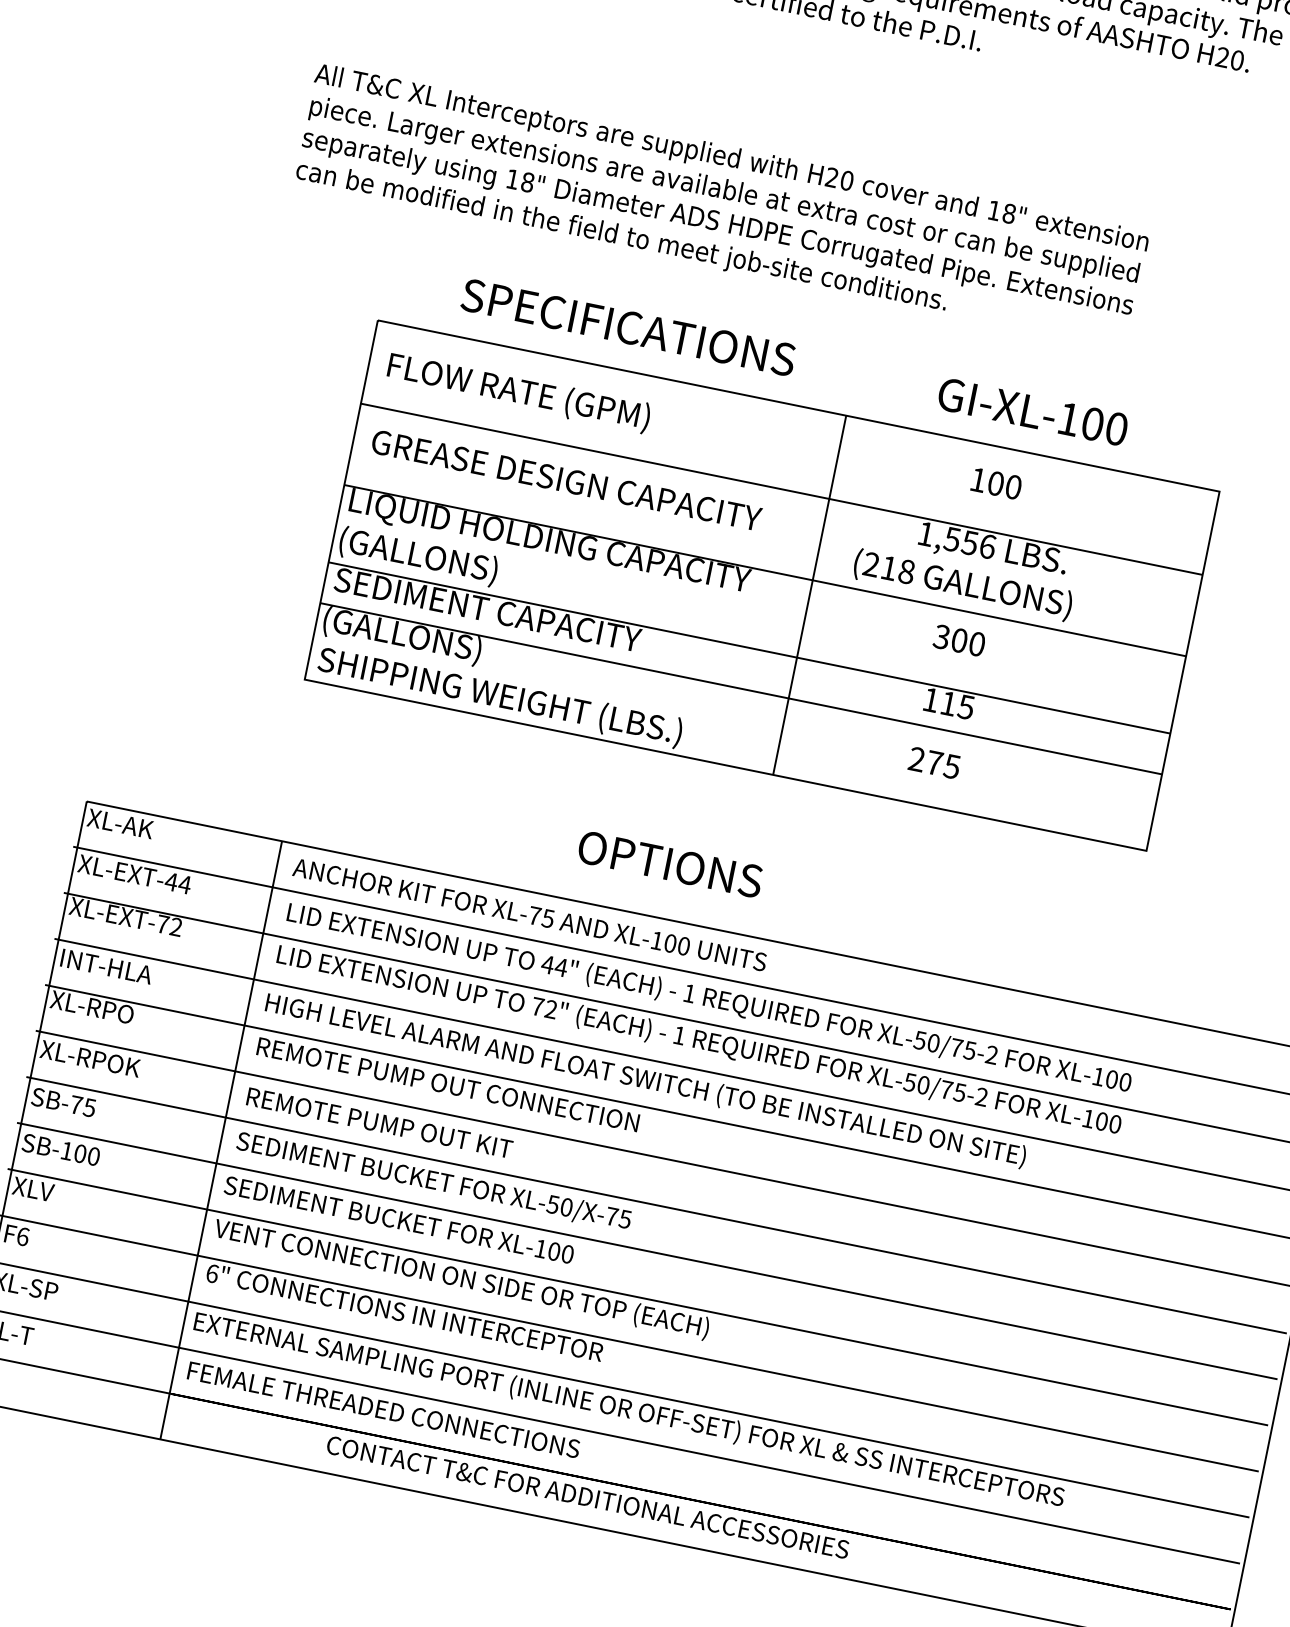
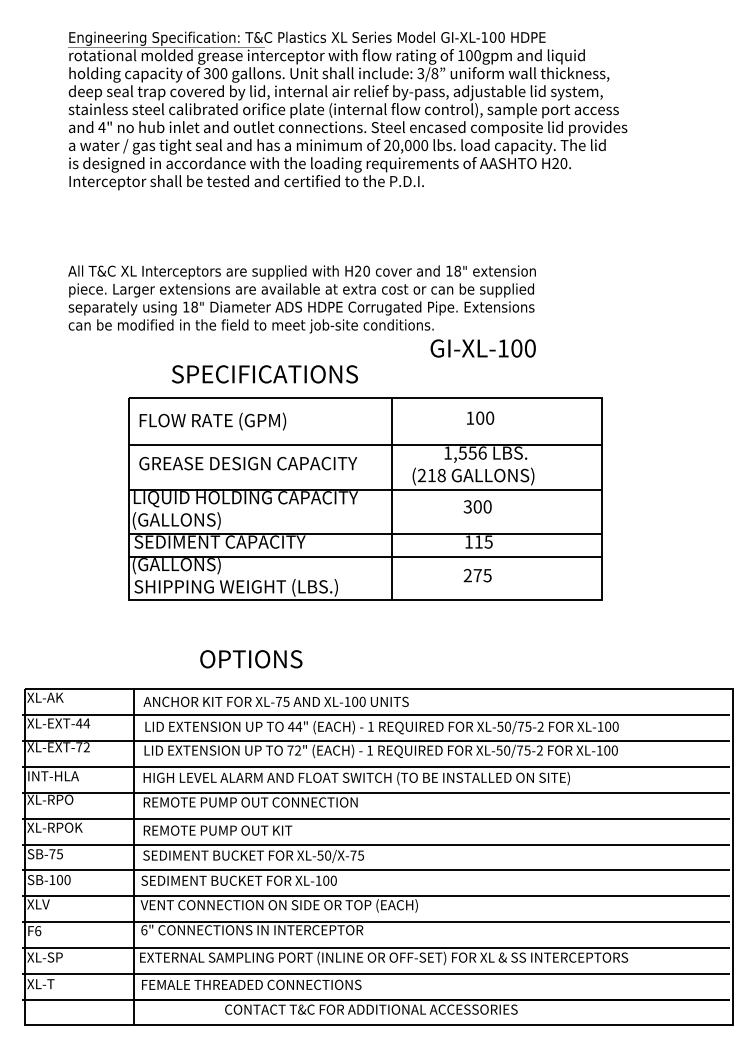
text: (1031, 411) -> (482, 348), moved
text: (670, 864) -> (251, 659), moved

